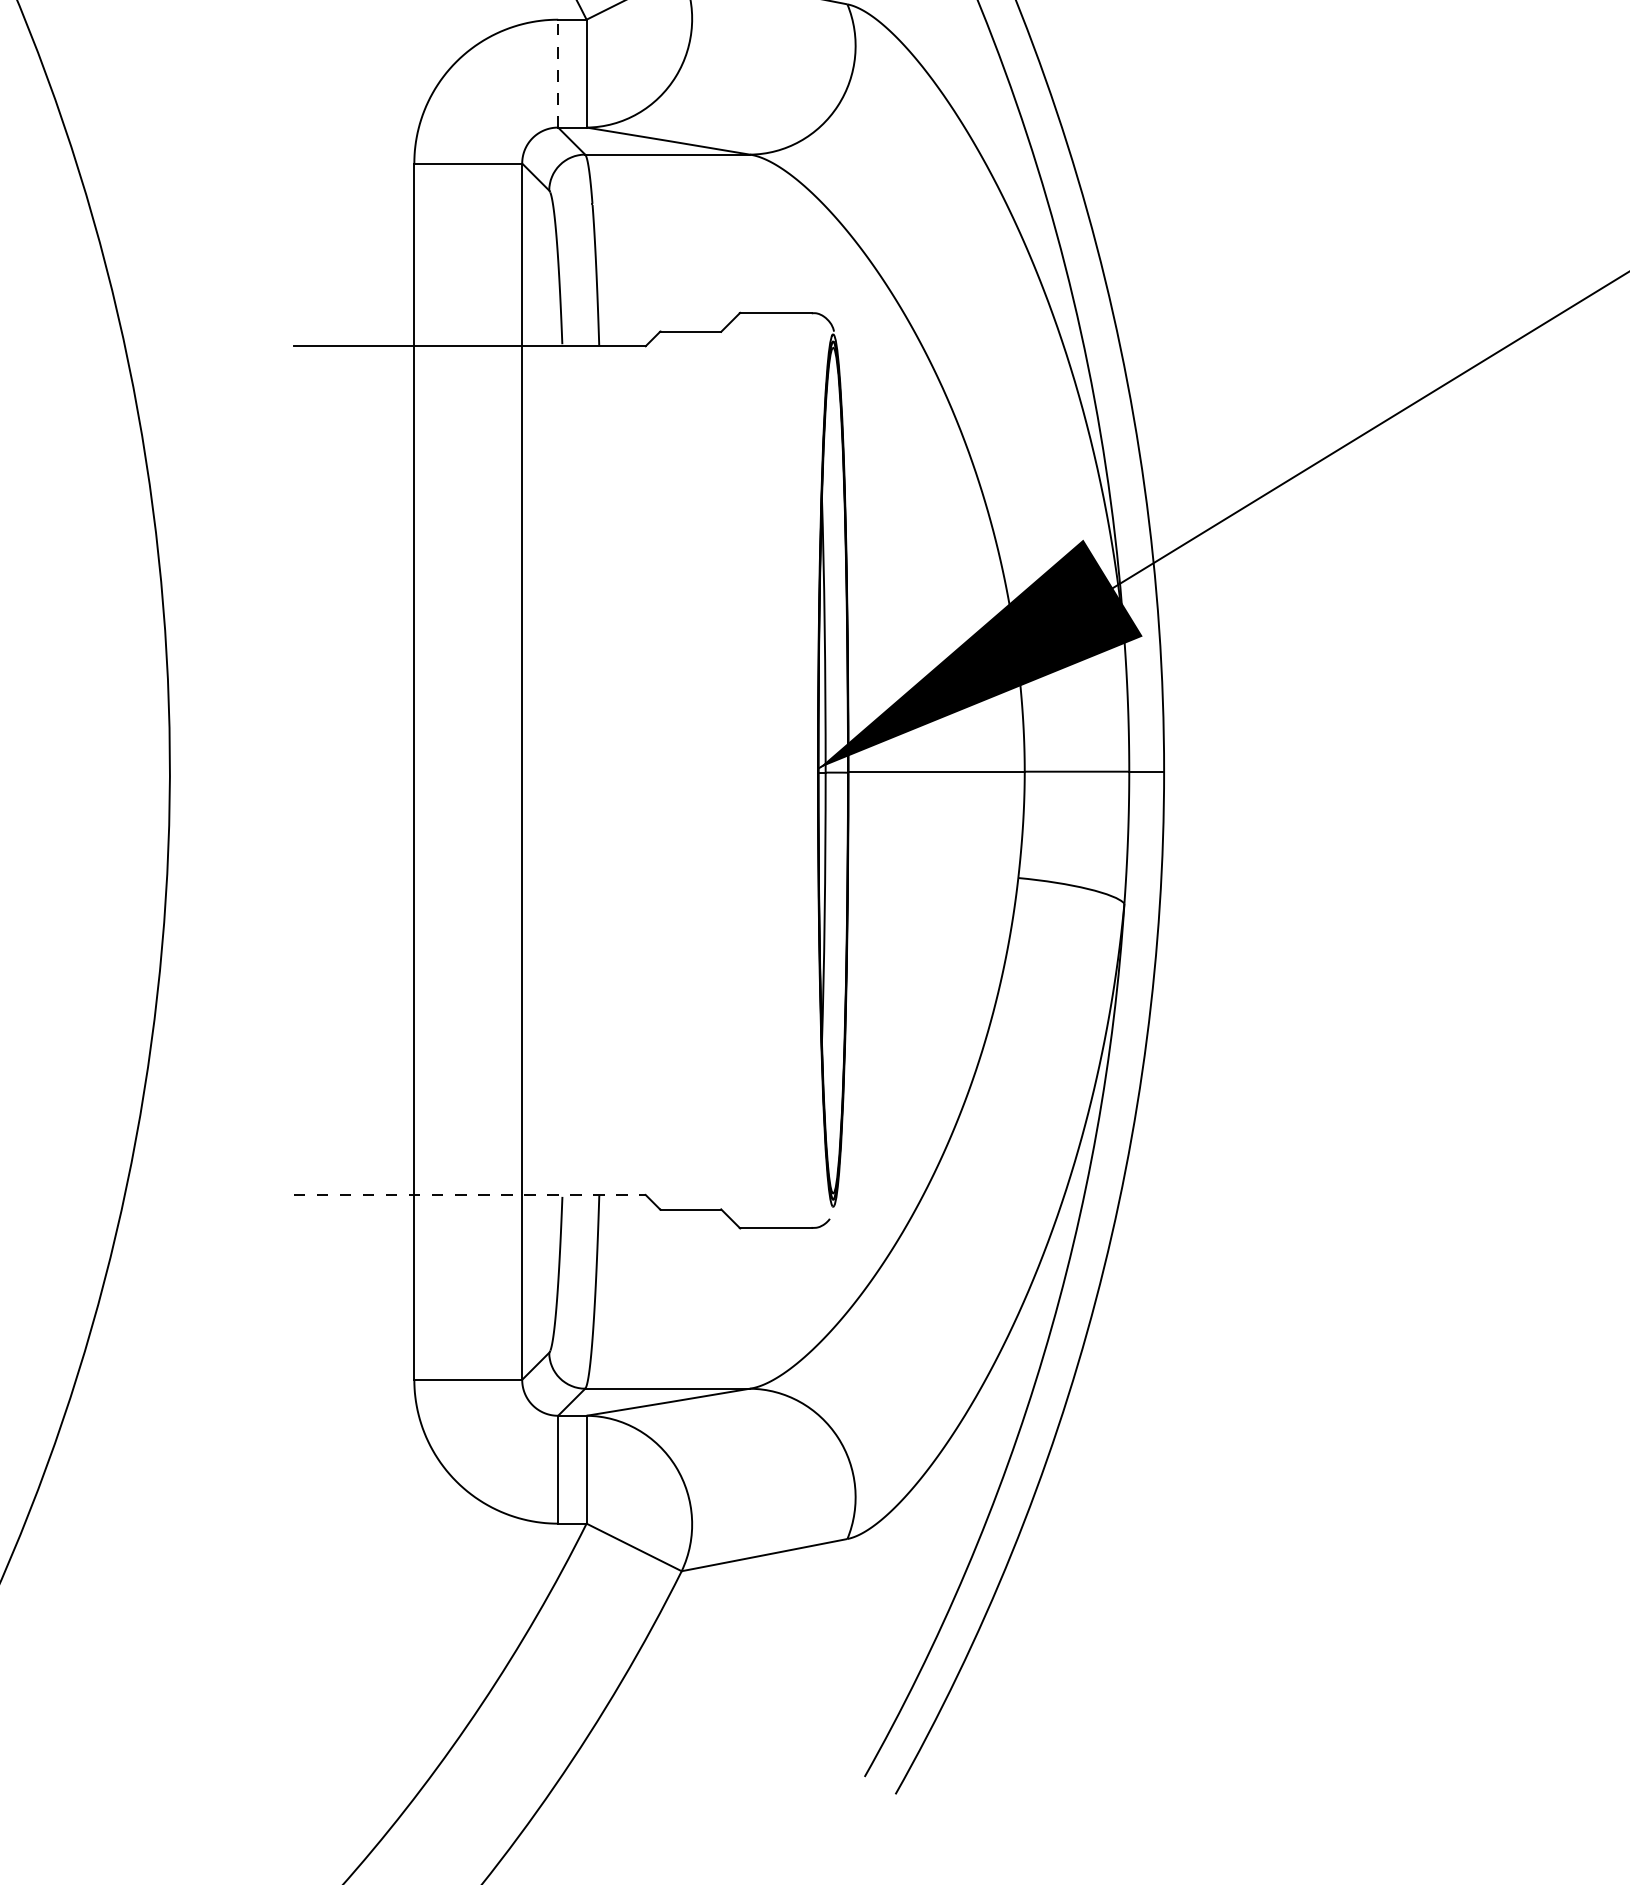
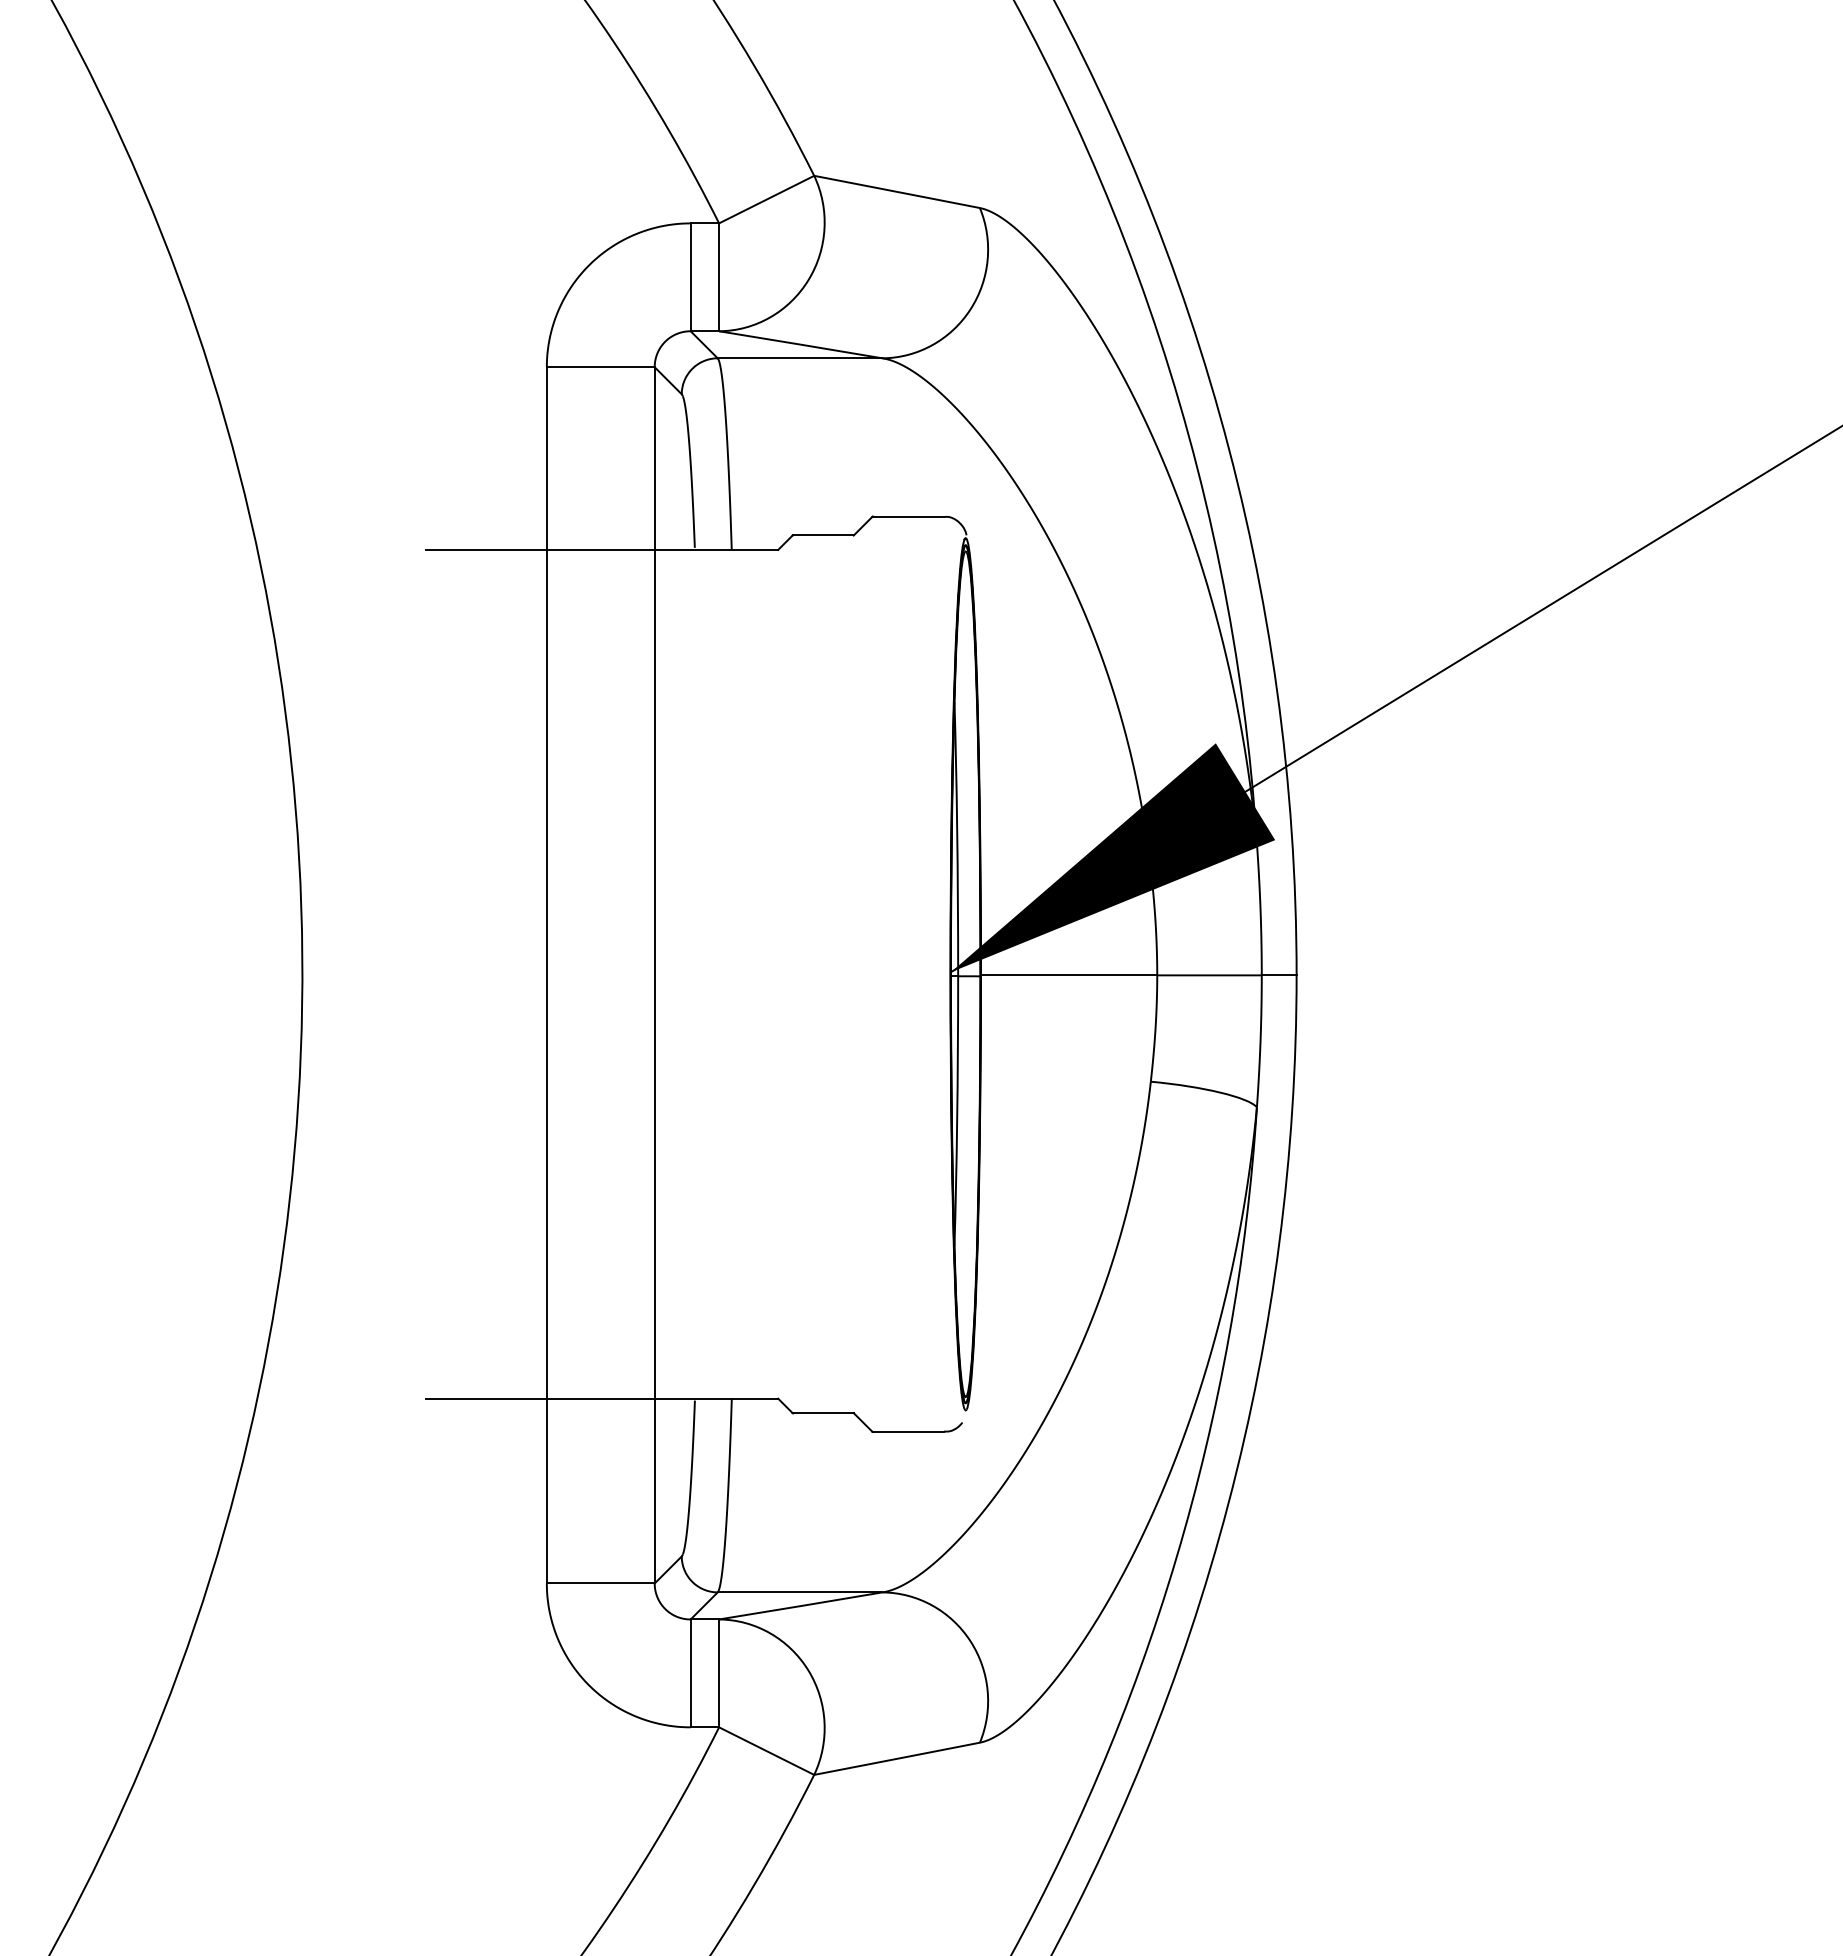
line: (558, 73) -> (690, 277), dashed -> solid
line: (470, 1194) -> (602, 1398), dashed -> solid

